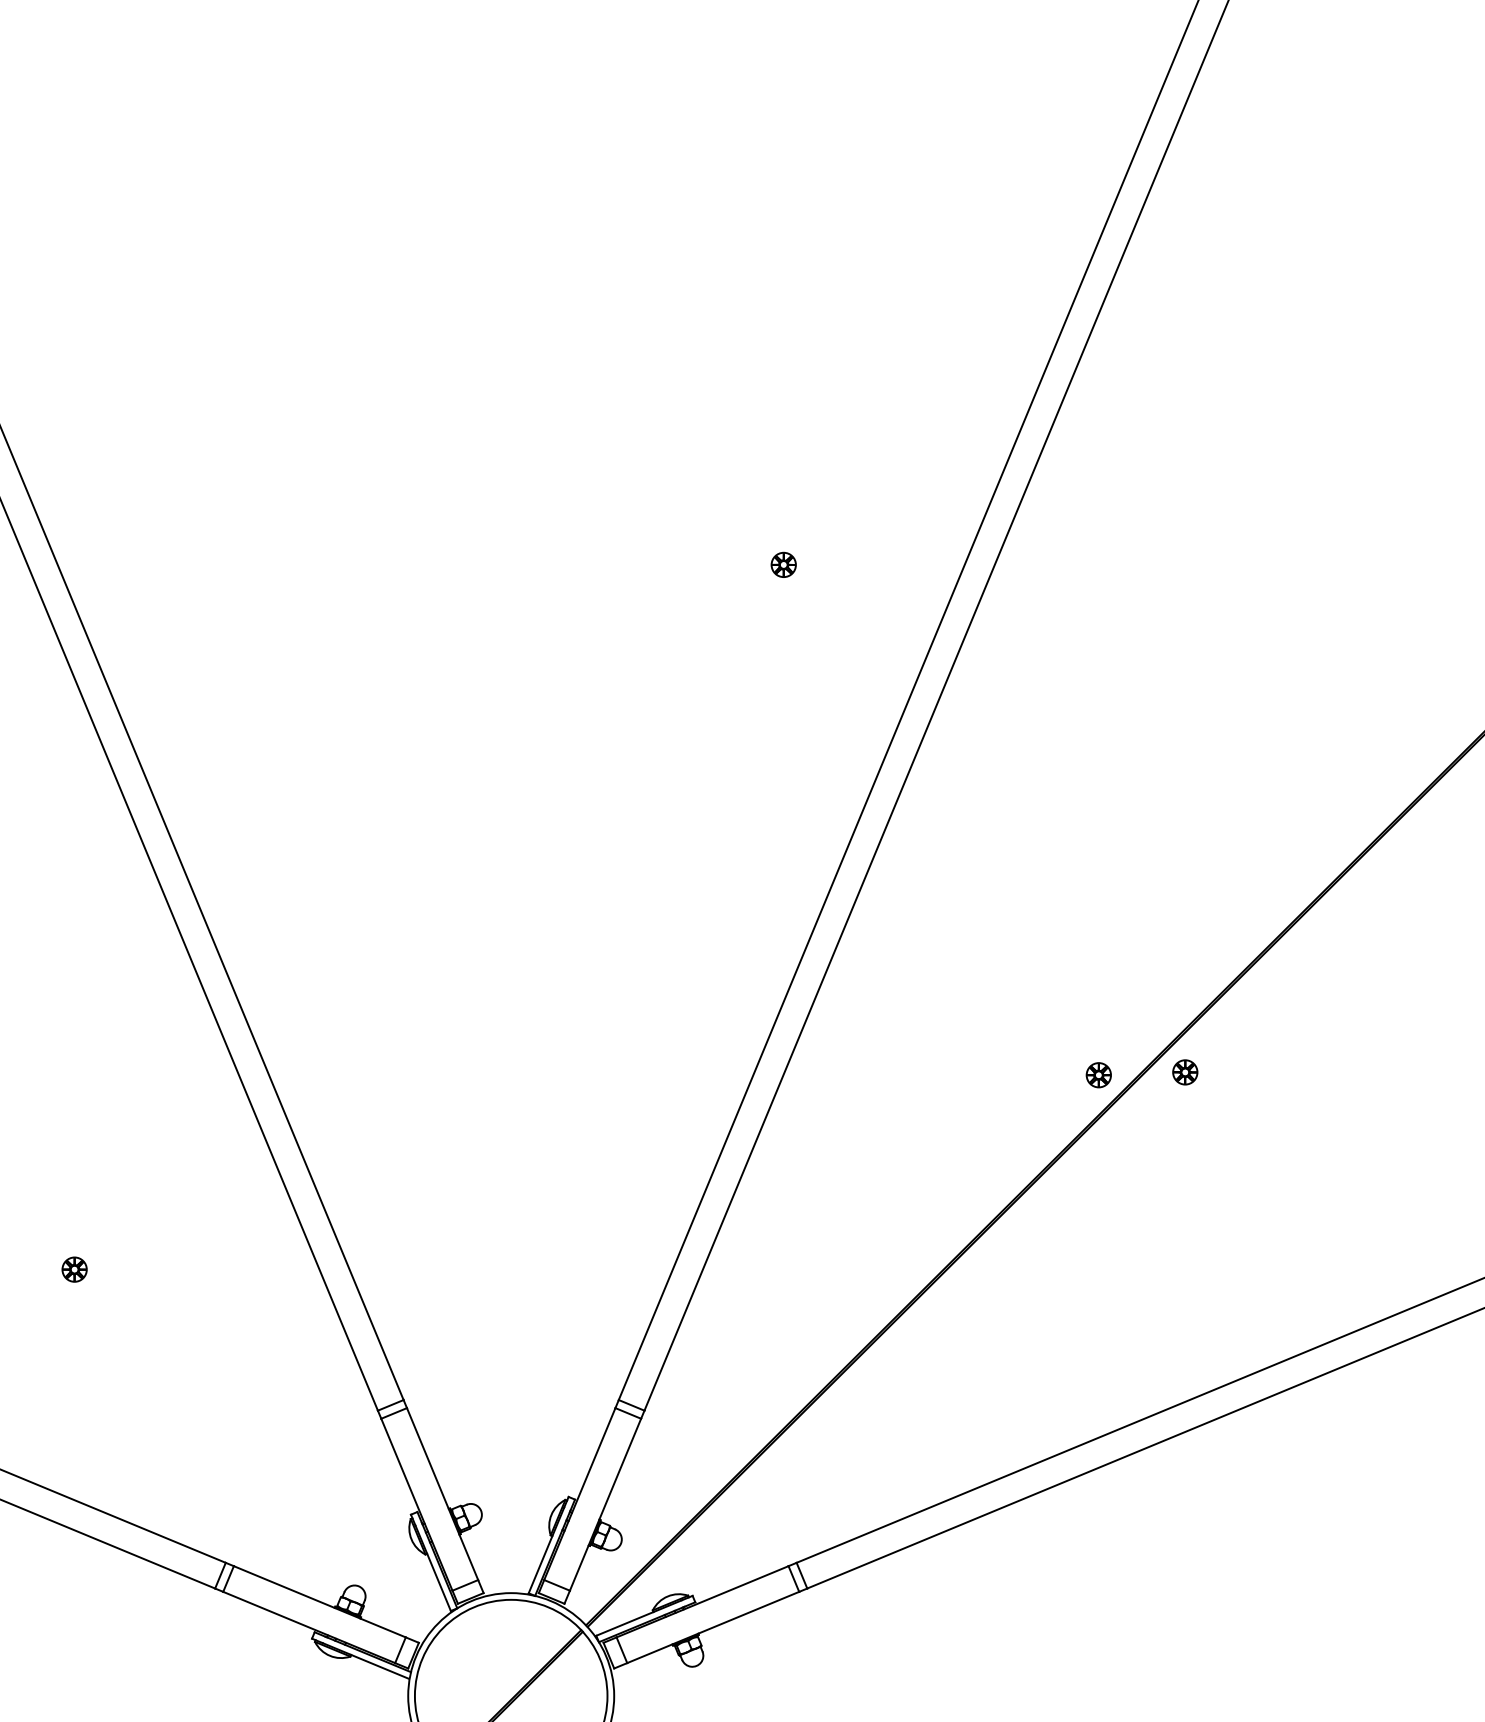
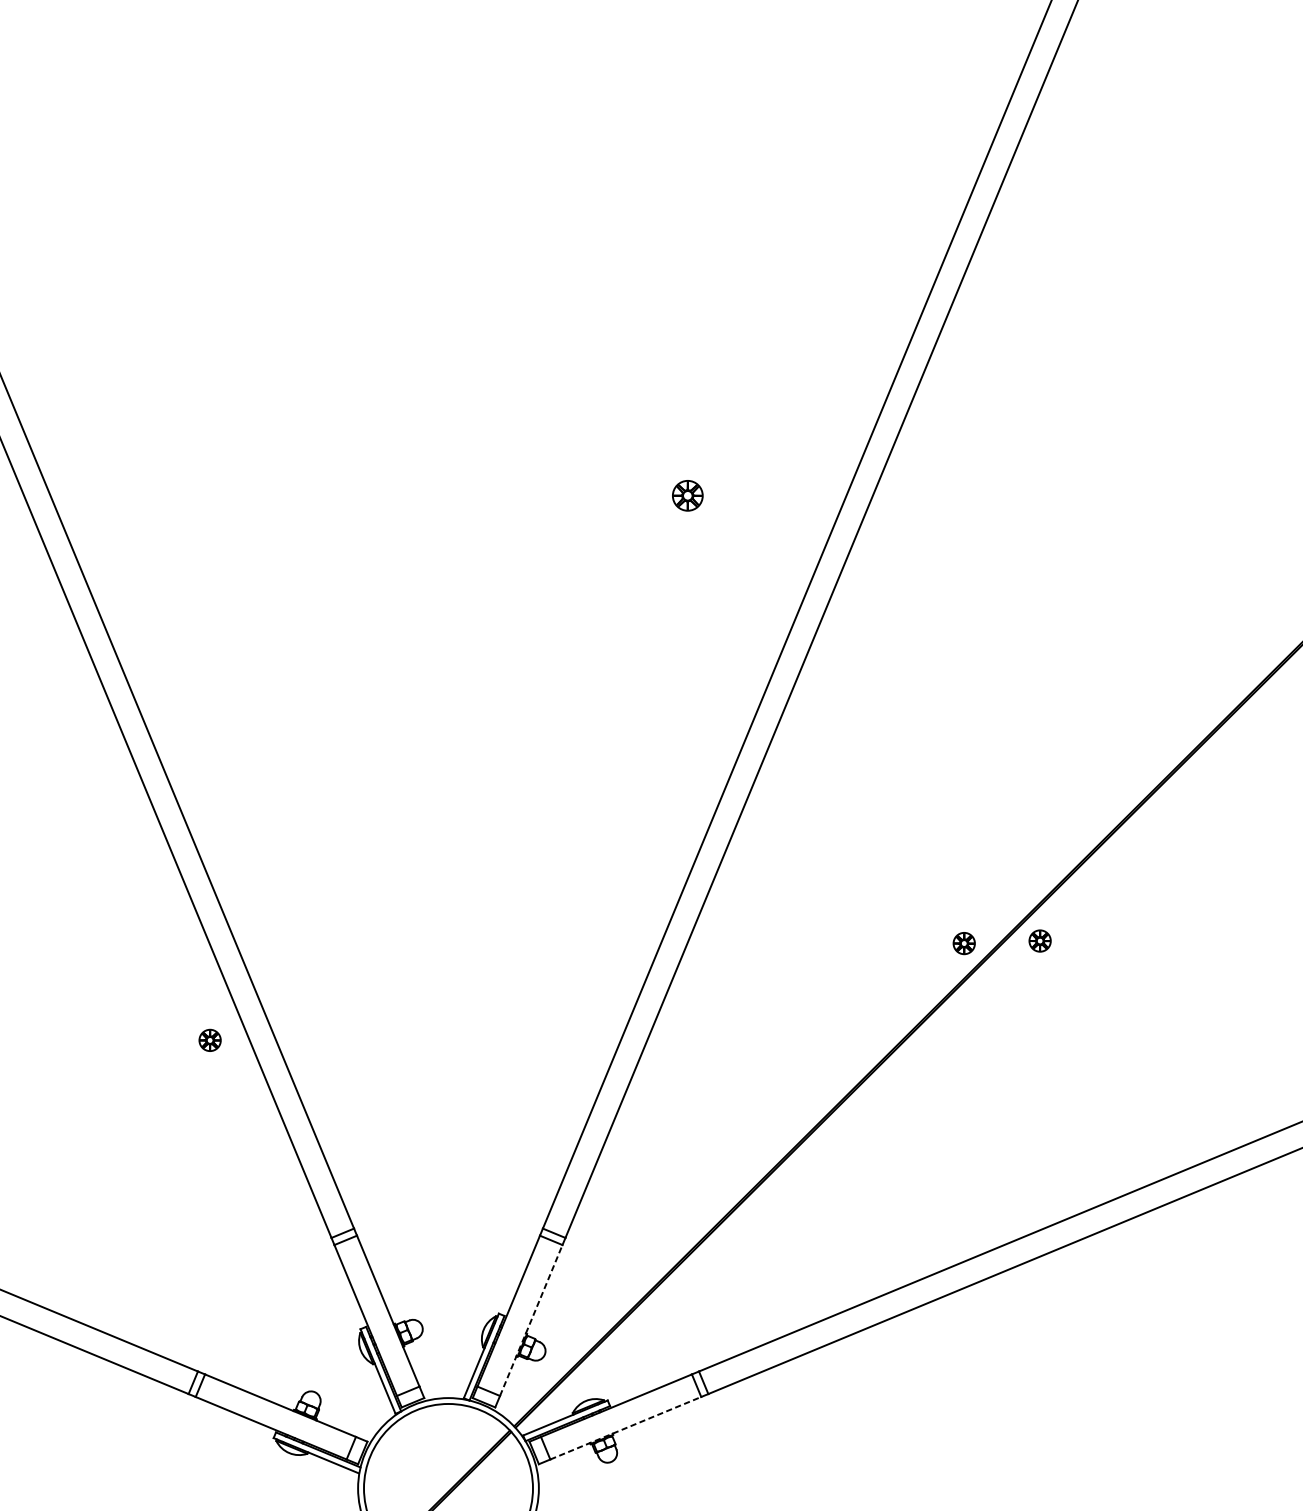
part: (783, 564) -> (687, 495), size x1.4
part: (74, 1269) -> (210, 1040), moved
line: (605, 1504) -> (531, 1320), solid -> dashed
line: (713, 1627) -> (626, 1428), solid -> dashed

